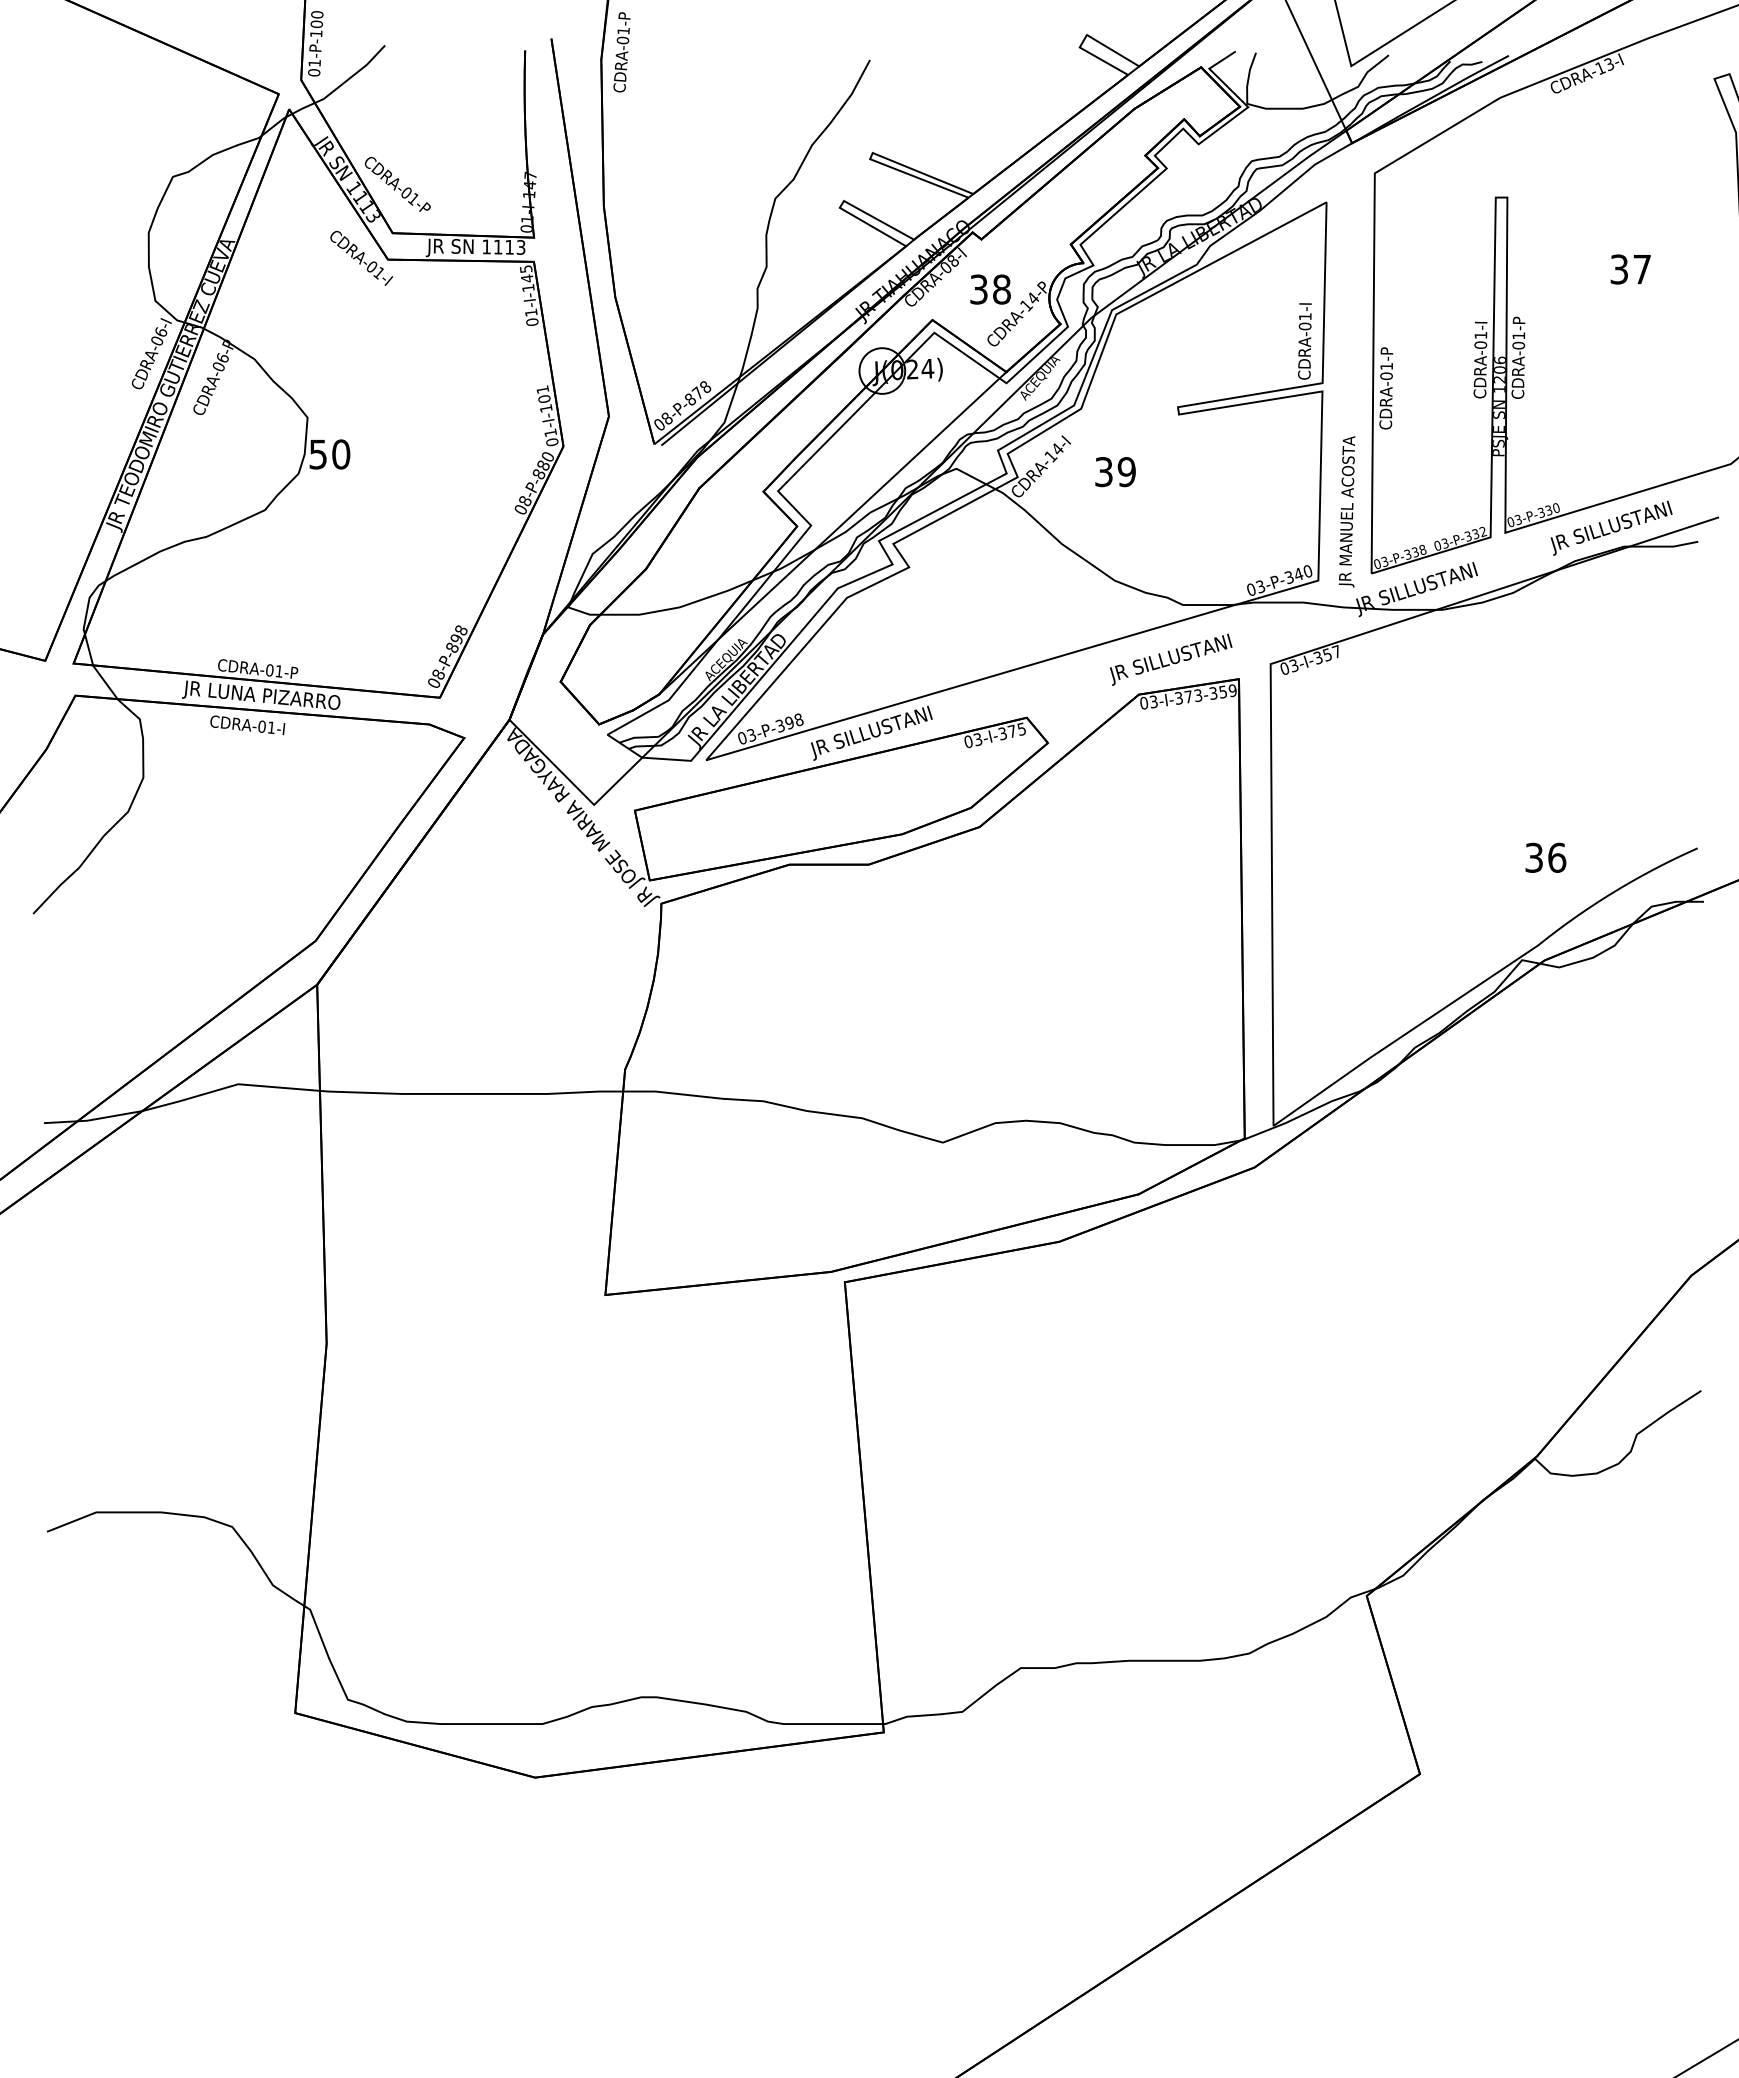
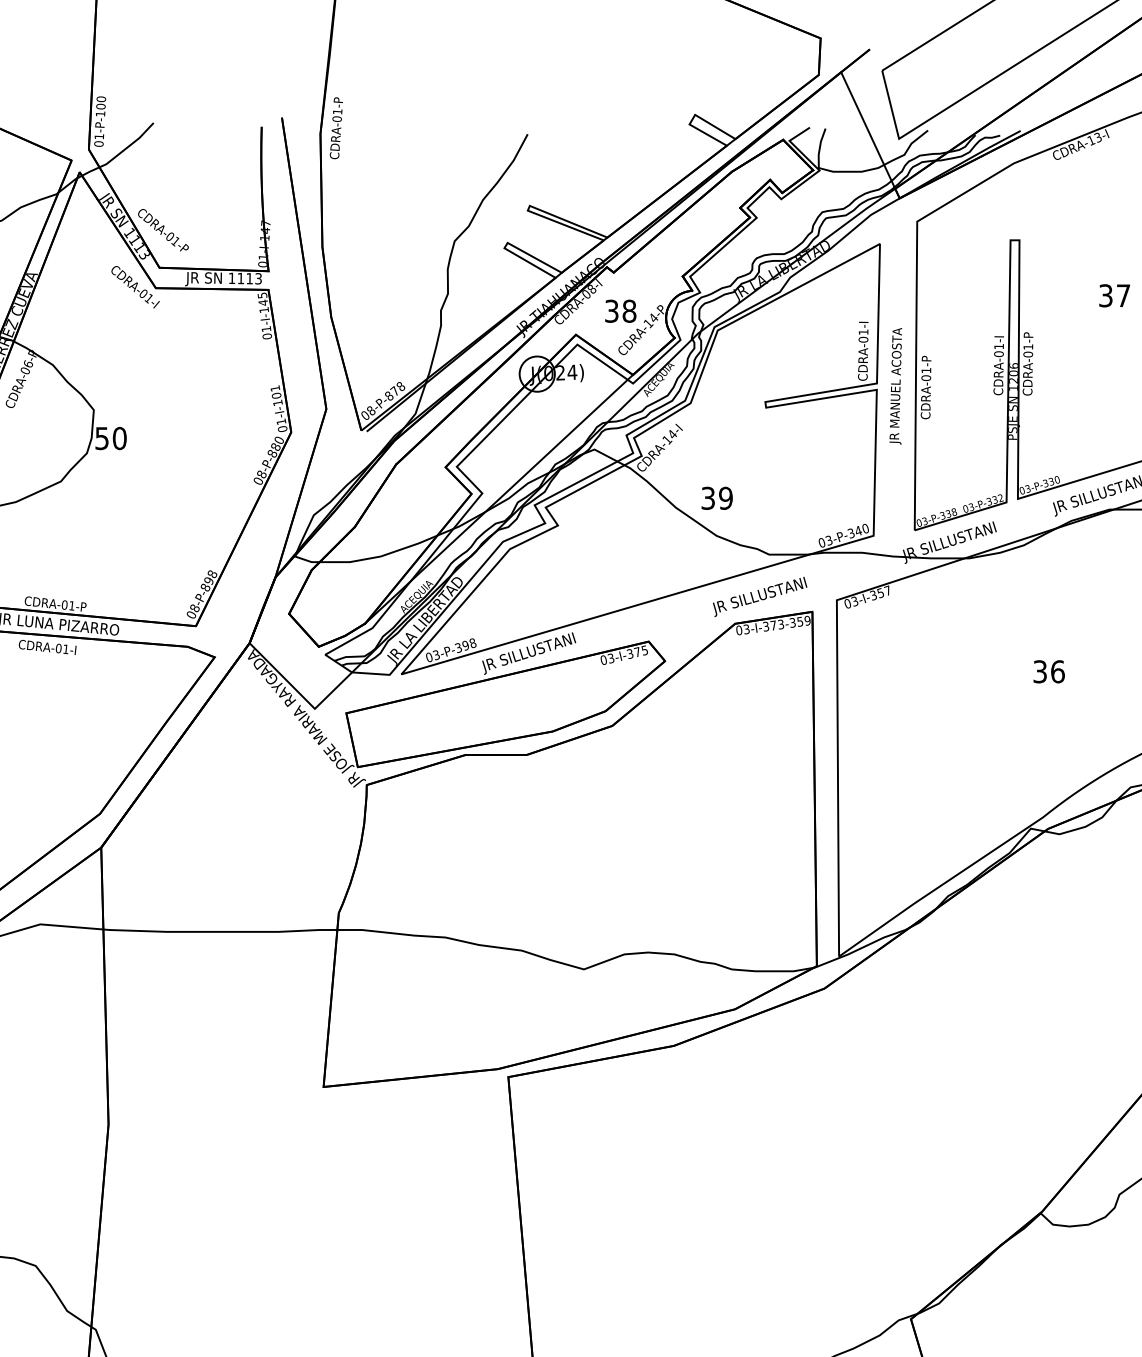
text: (1115, 472) -> (717, 498), moved
text: (1347, 511) -> (896, 386), moved
text: (1545, 857) -> (1048, 671), moved

